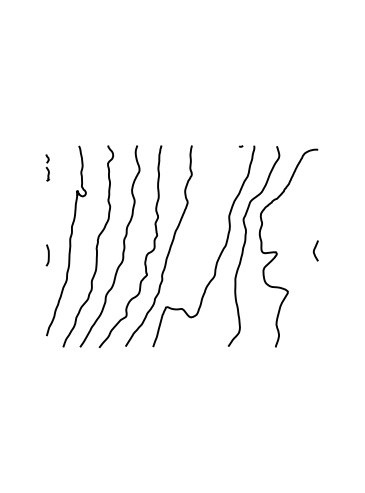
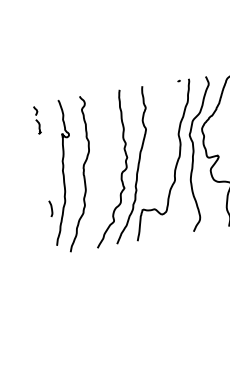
part: (47, 167) -> (37, 120), size x1.4
curve: (122, 251) -> (103, 173), removed
curve: (48, 255) -> (51, 208), moved

